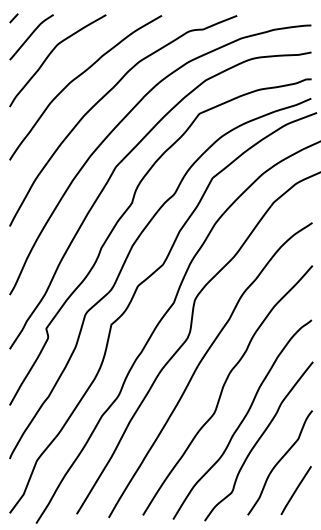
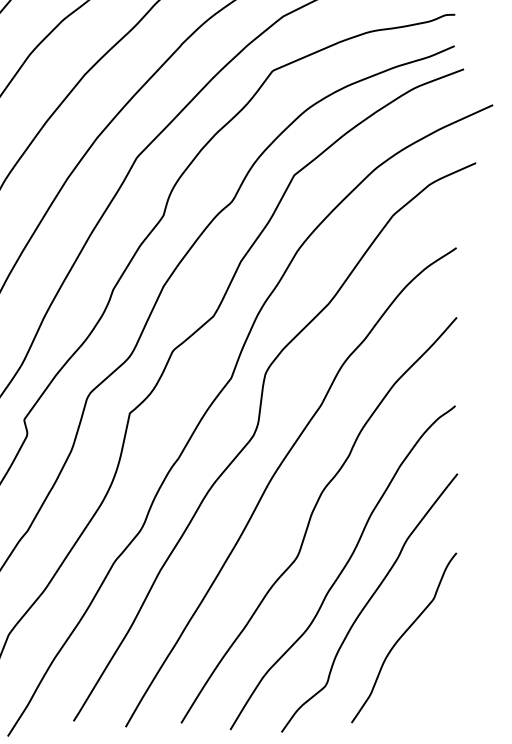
line: (295, 490) -> (429, 682), removed

